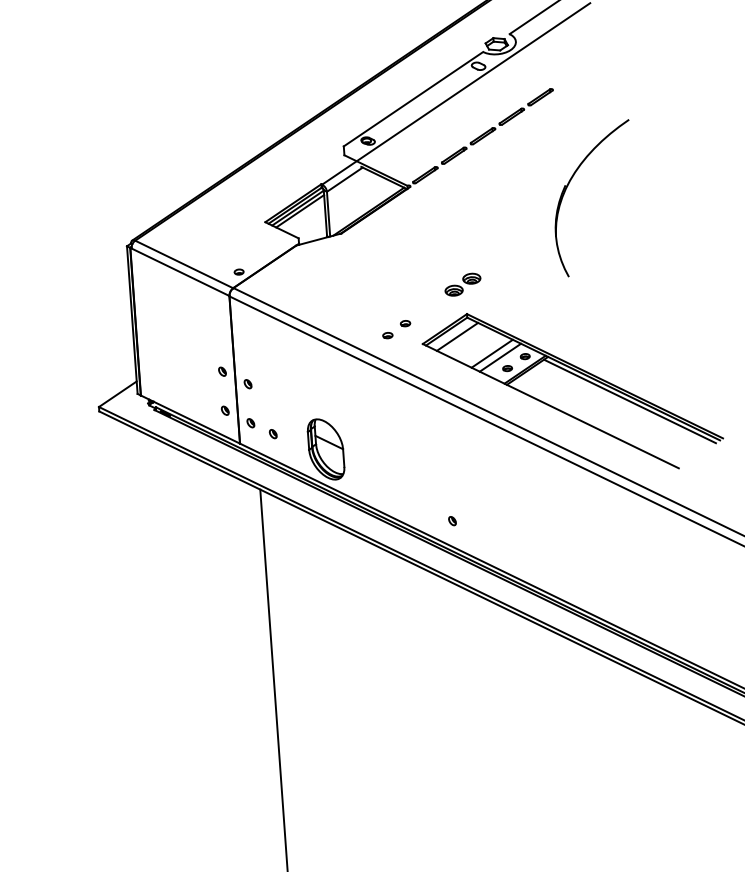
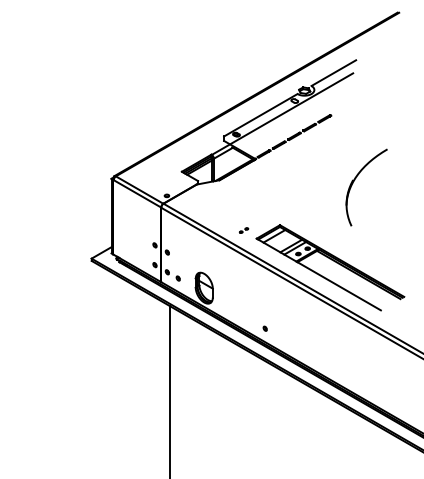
part: (570, 185) -> (355, 180), moved
part: (461, 285) -> (278, 210), removed
part: (395, 329) -> (243, 230), size x0.6

